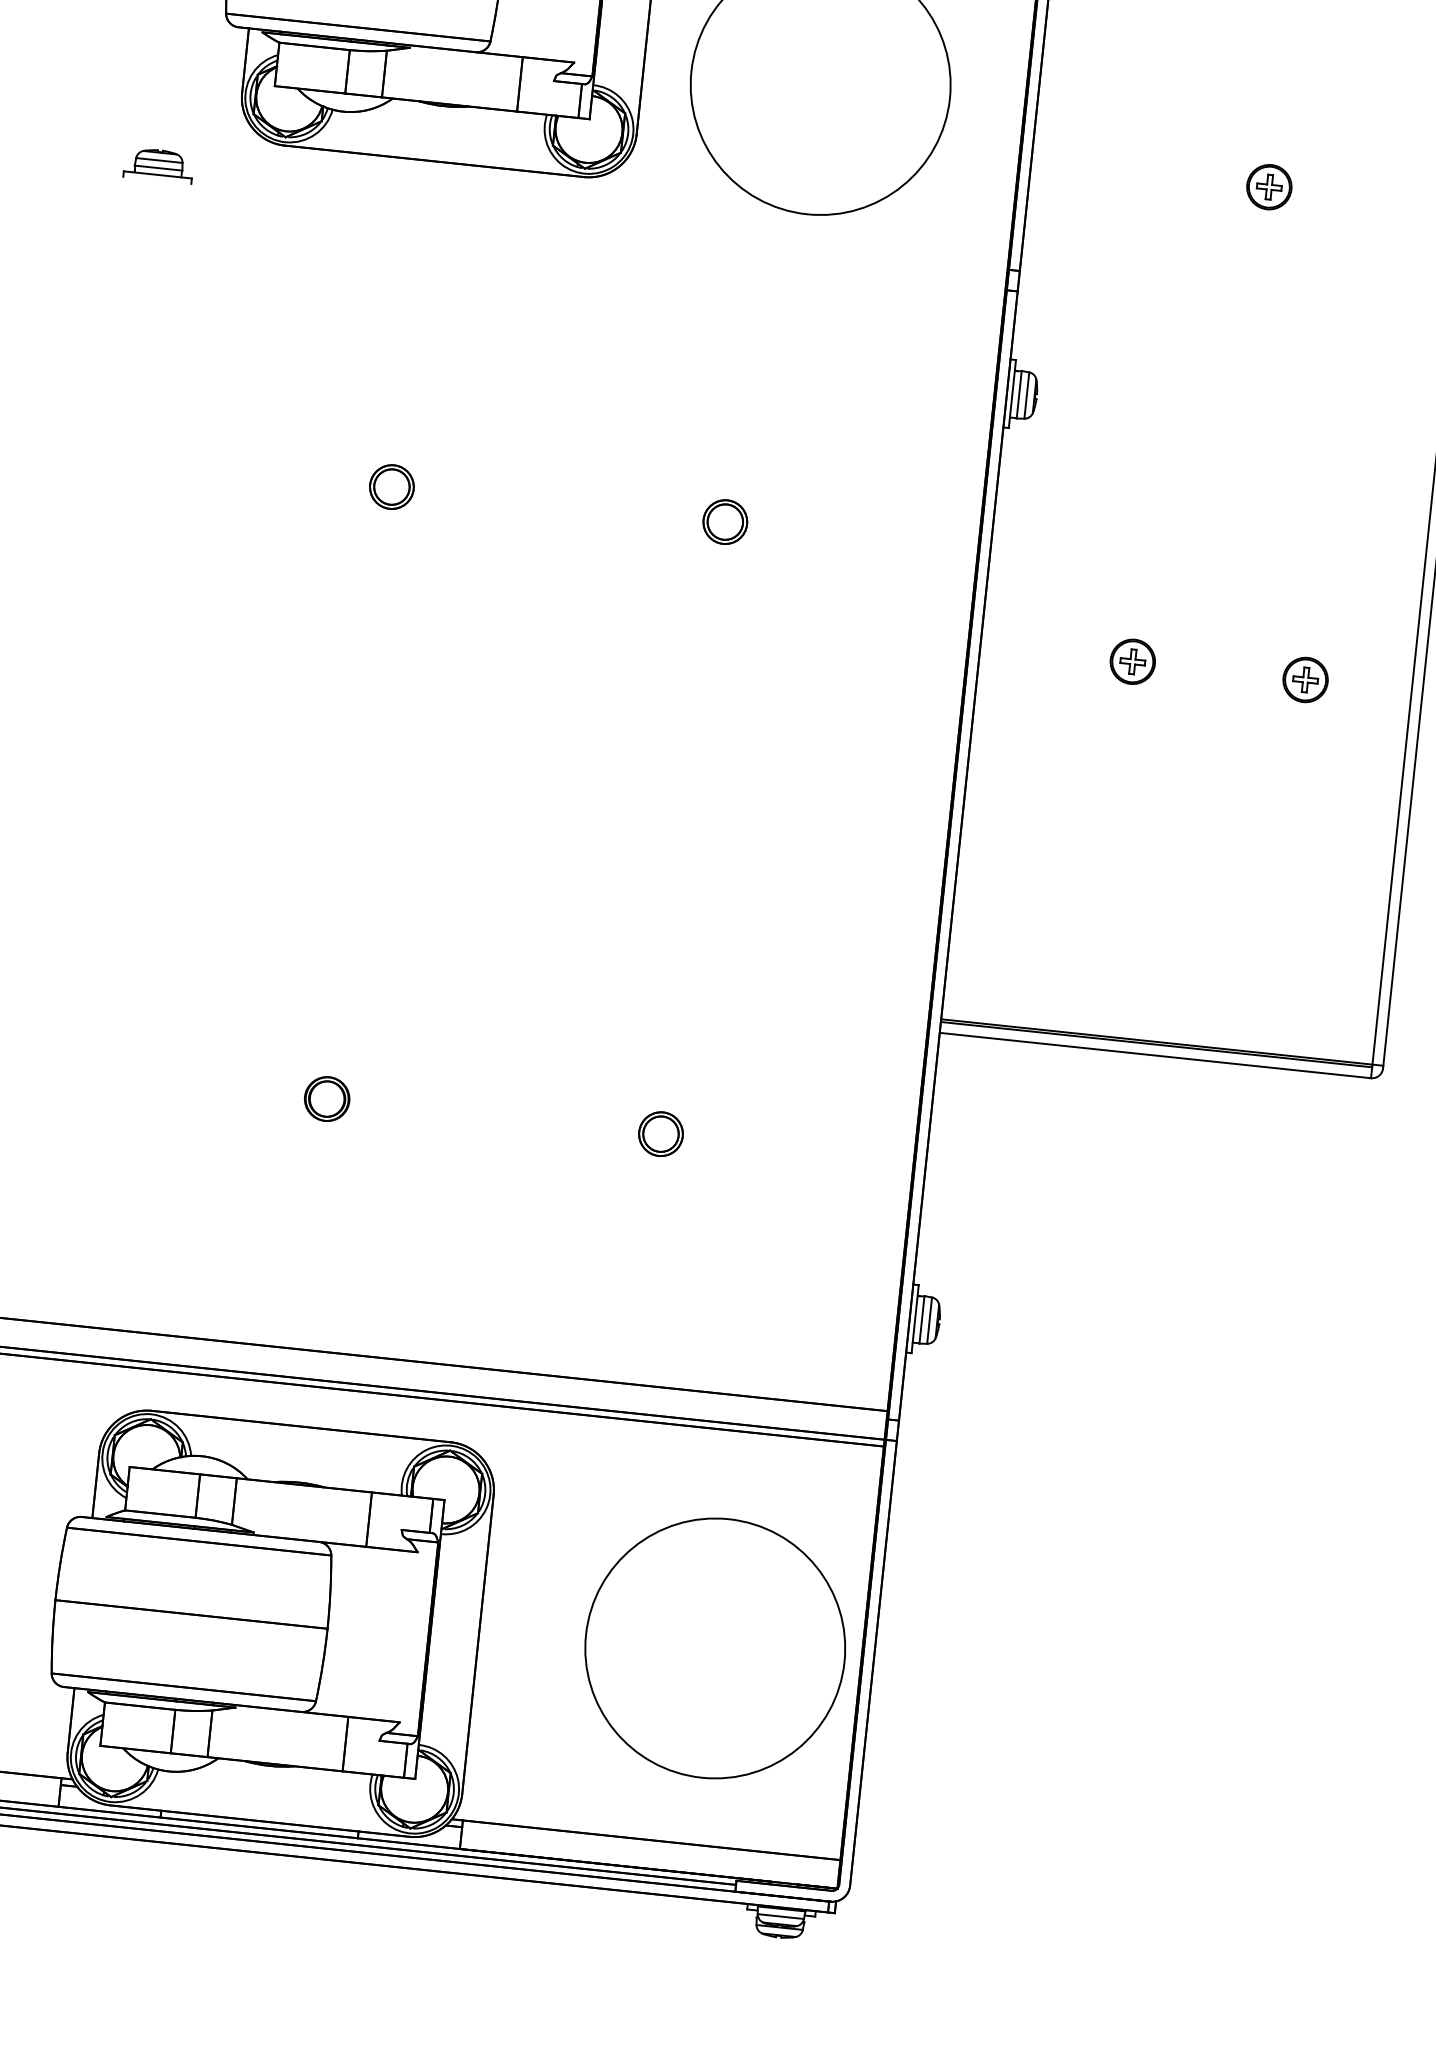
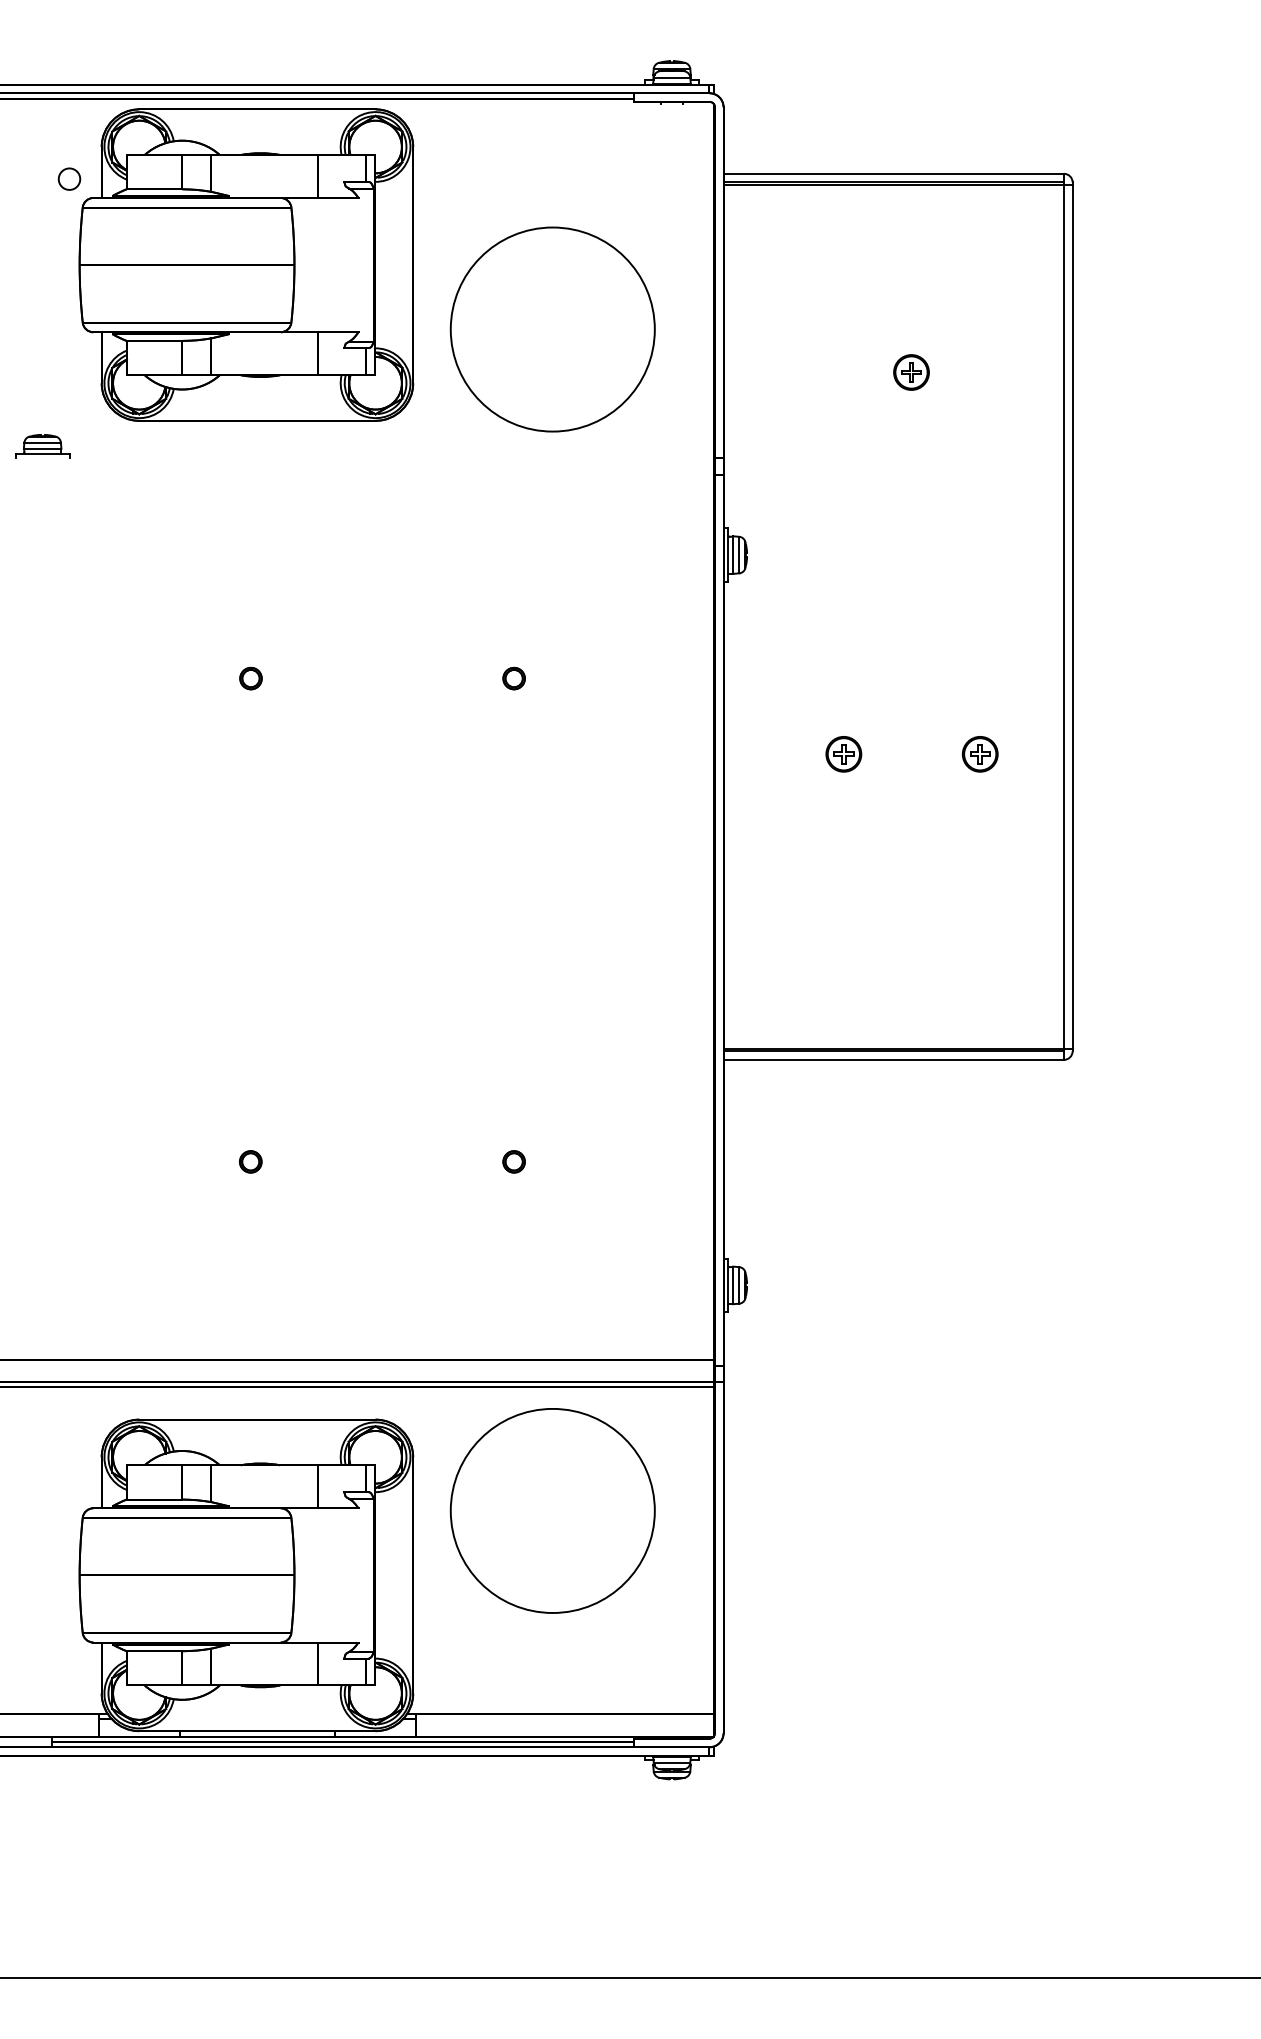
part: (391, 486) -> (250, 678), size x0.62
part: (724, 521) -> (513, 678), size x0.62
part: (326, 1098) -> (250, 1161), size x0.62
part: (660, 1133) -> (513, 1161), size x0.62
part: (714, 1647) -> (552, 1510), moved

